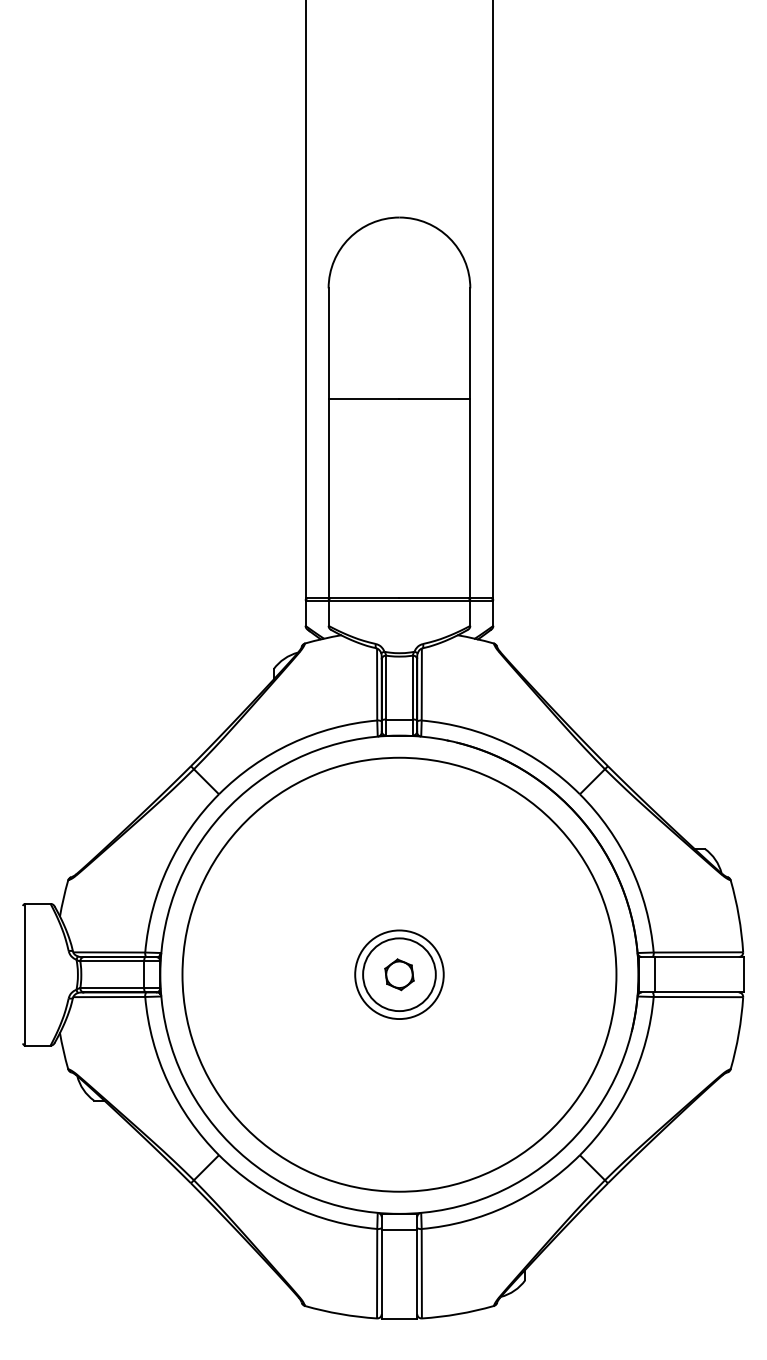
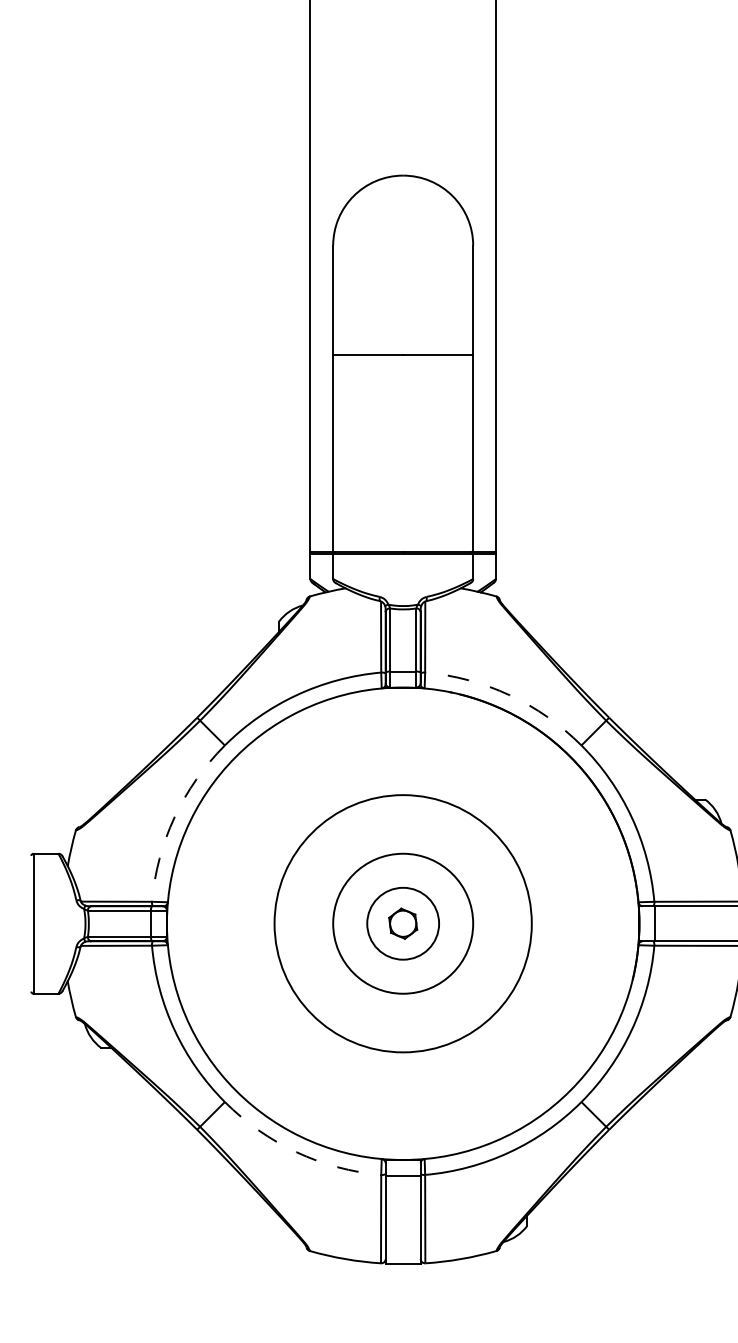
arc: (507, 743) -> (509, 695), solid -> dashed
arc: (168, 866) -> (174, 816), solid -> dashed
circle: (399, 974) -> (403, 923), size x0.6
circle: (399, 974) -> (403, 923), size x1.6
arc: (291, 1206) -> (296, 1152), solid -> dashed

